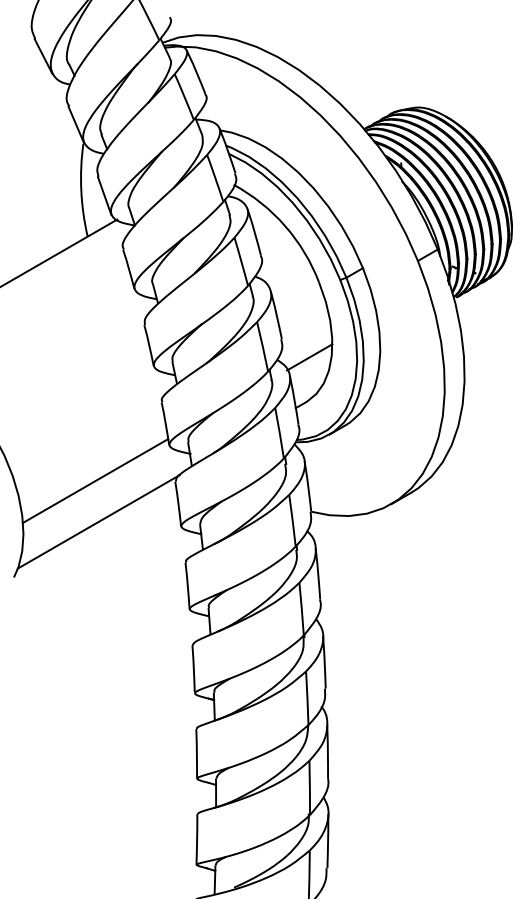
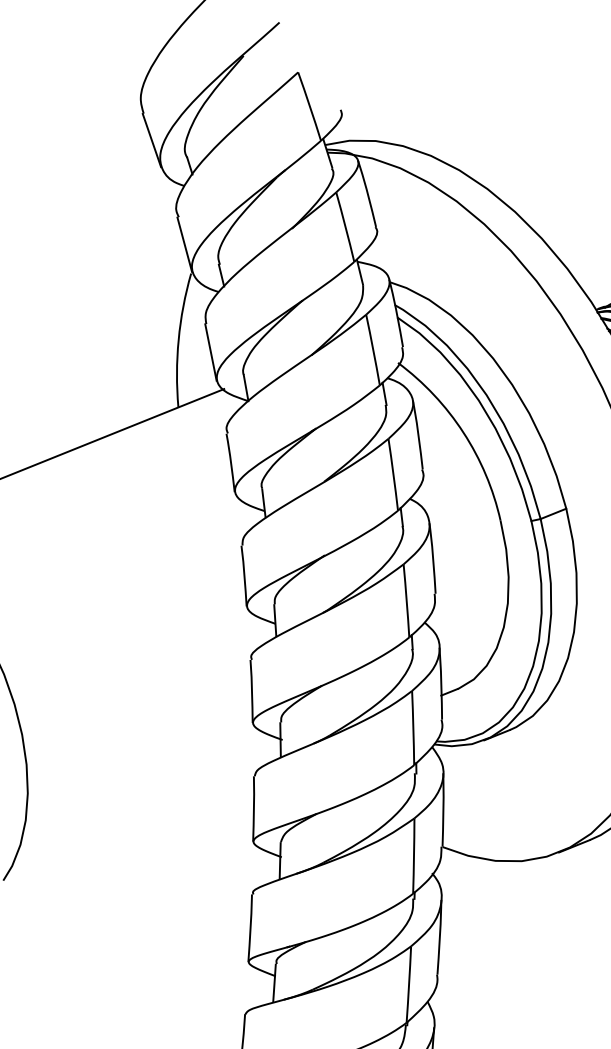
line: (309, 357) -> (471, 625), removed
line: (95, 480) -> (139, 758), removed
line: (98, 521) -> (135, 817), removed

